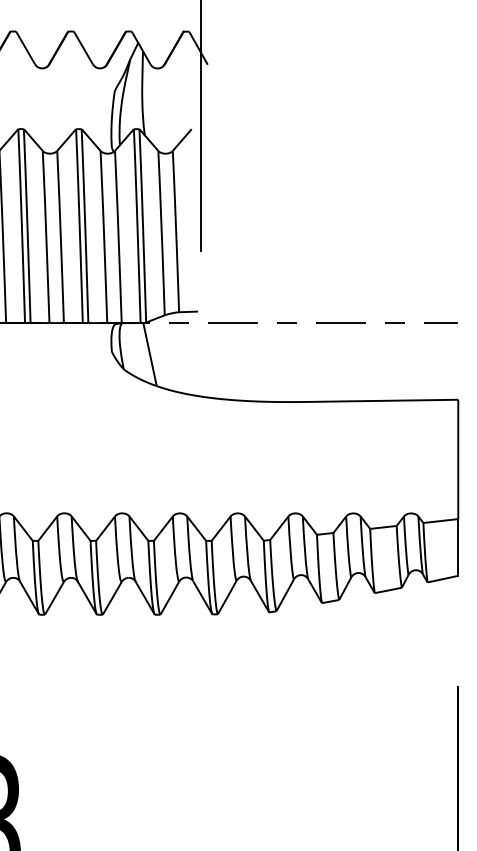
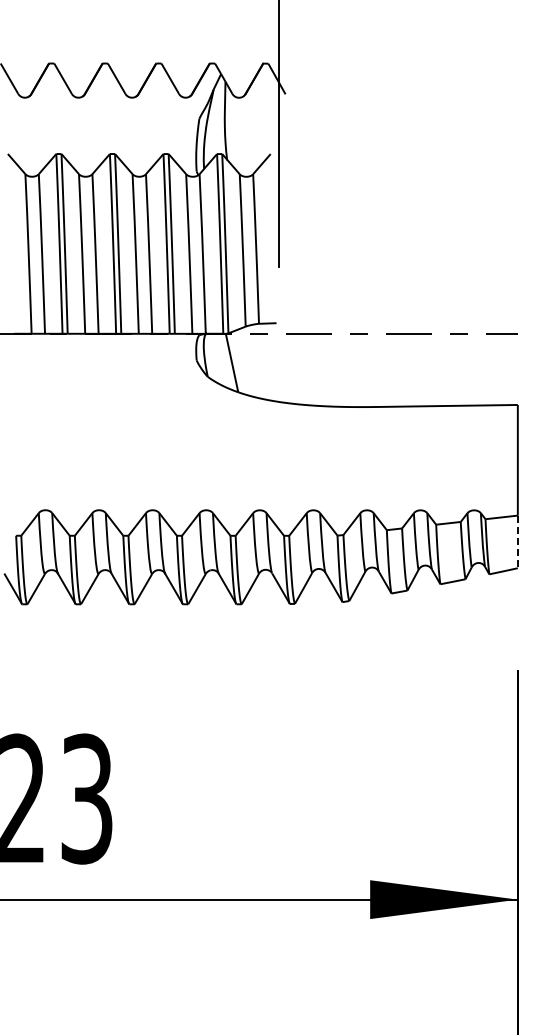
line: (457, 548) -> (517, 542), solid -> dashed

